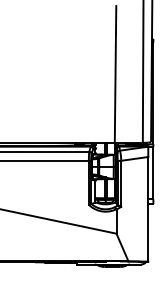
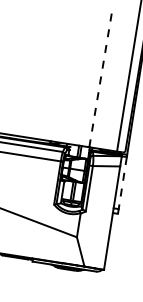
line: (115, 73) -> (100, 78), solid -> dashed
line: (153, 173) -> (122, 183), solid -> dashed

